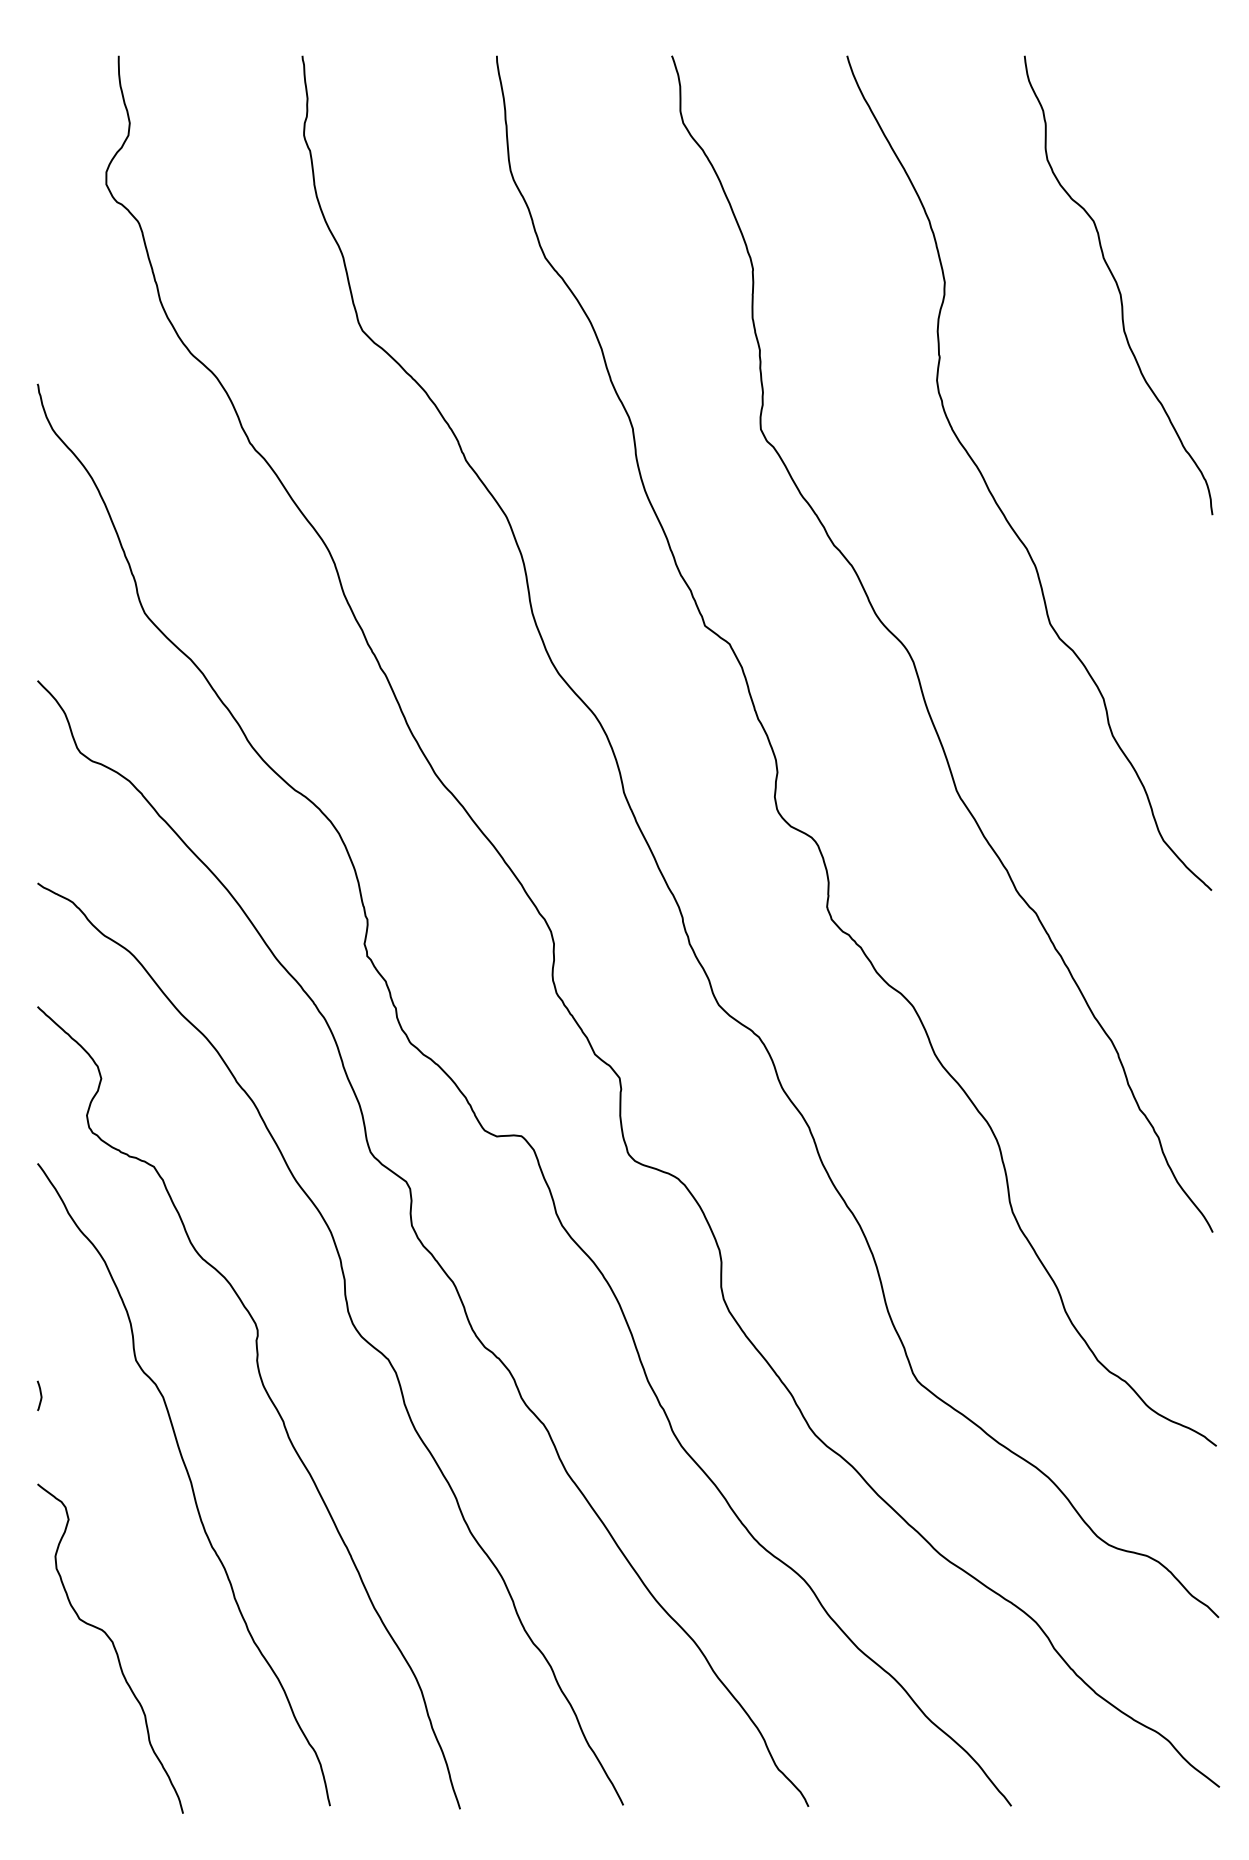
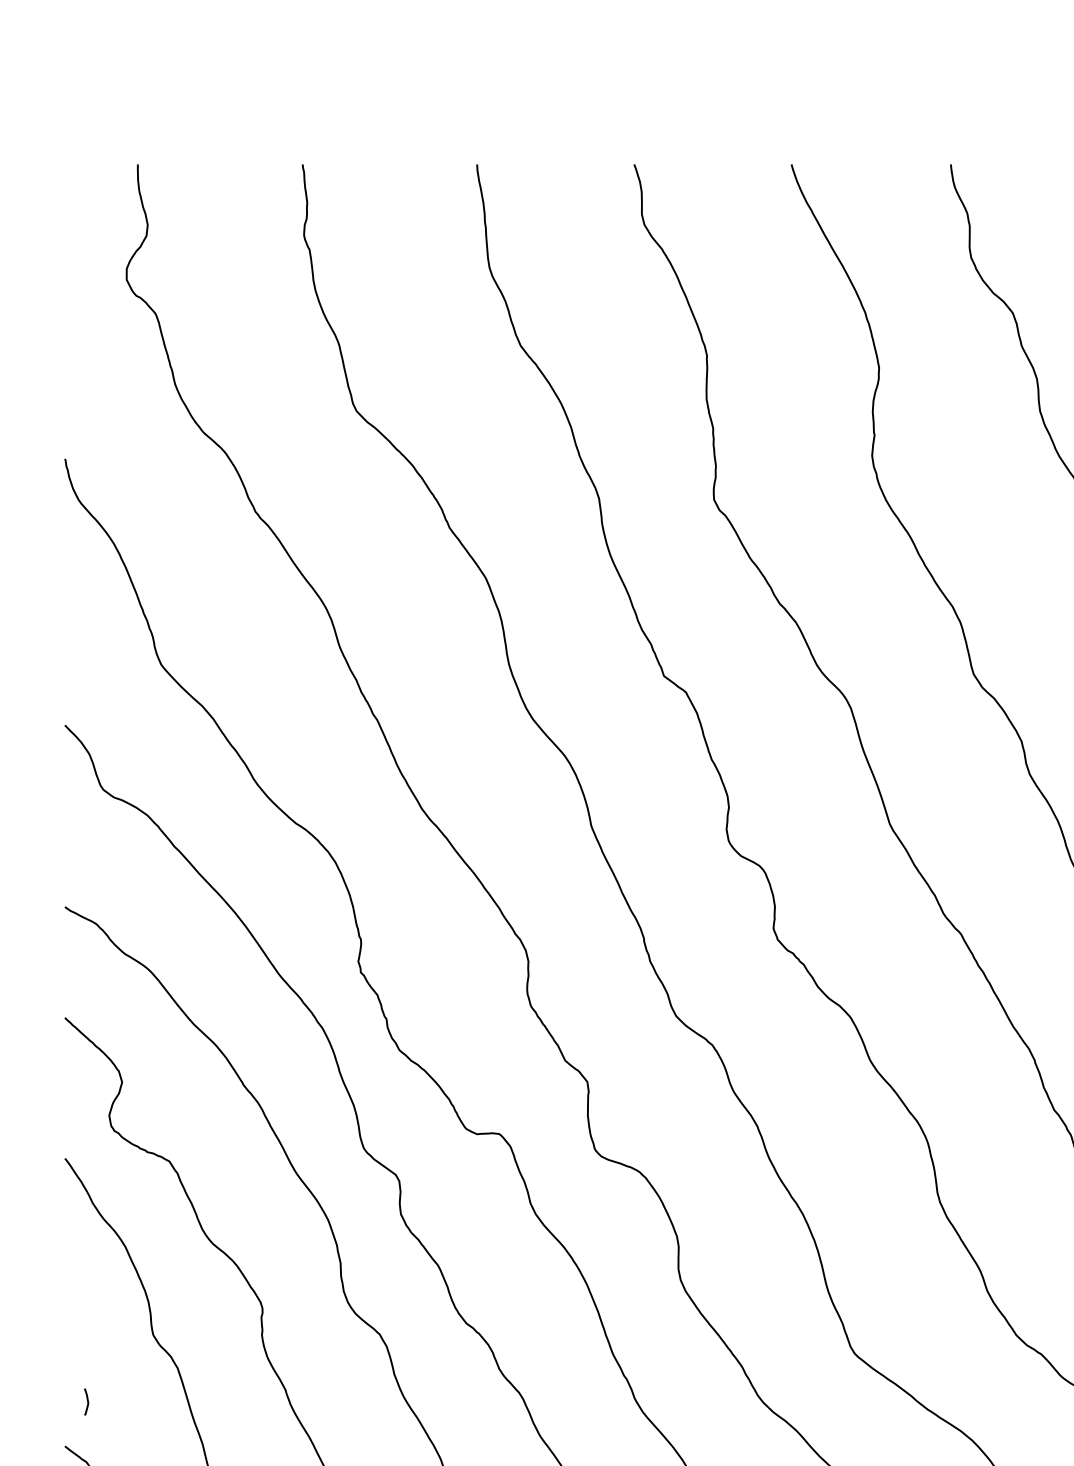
curve: (40, 1395) -> (87, 1401), moved

